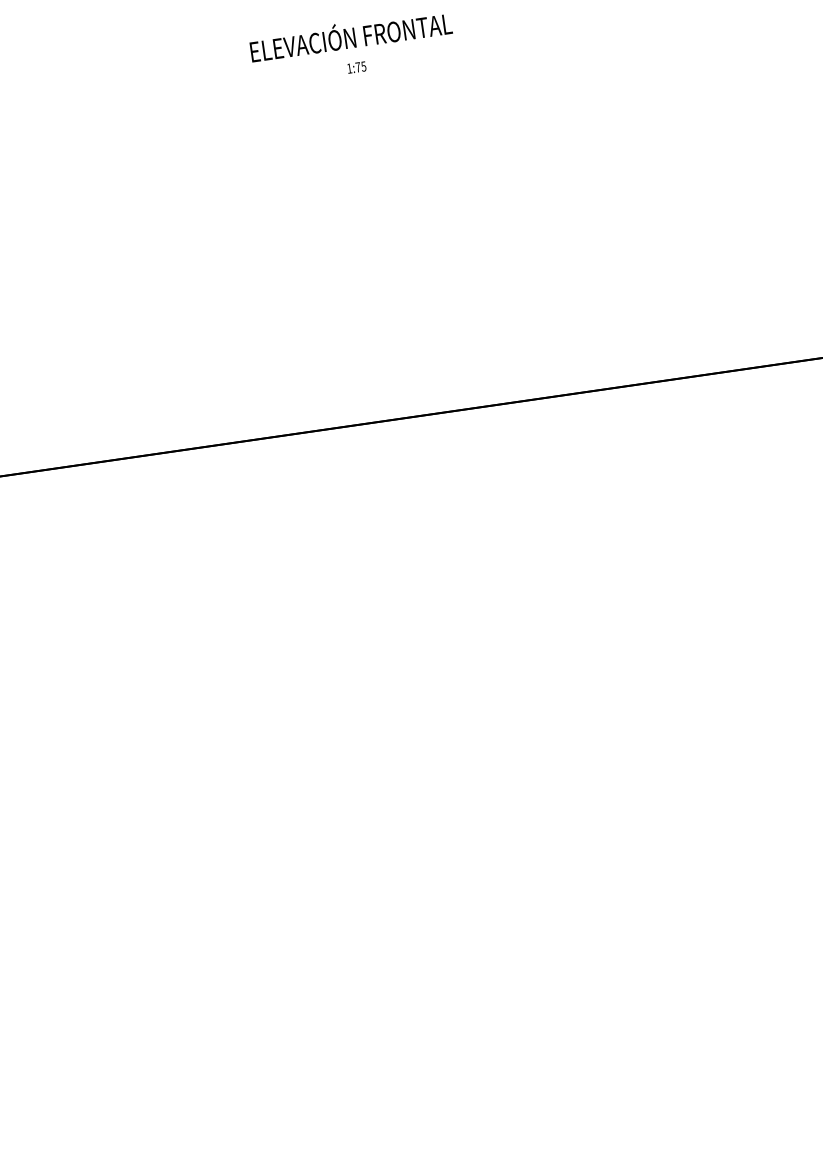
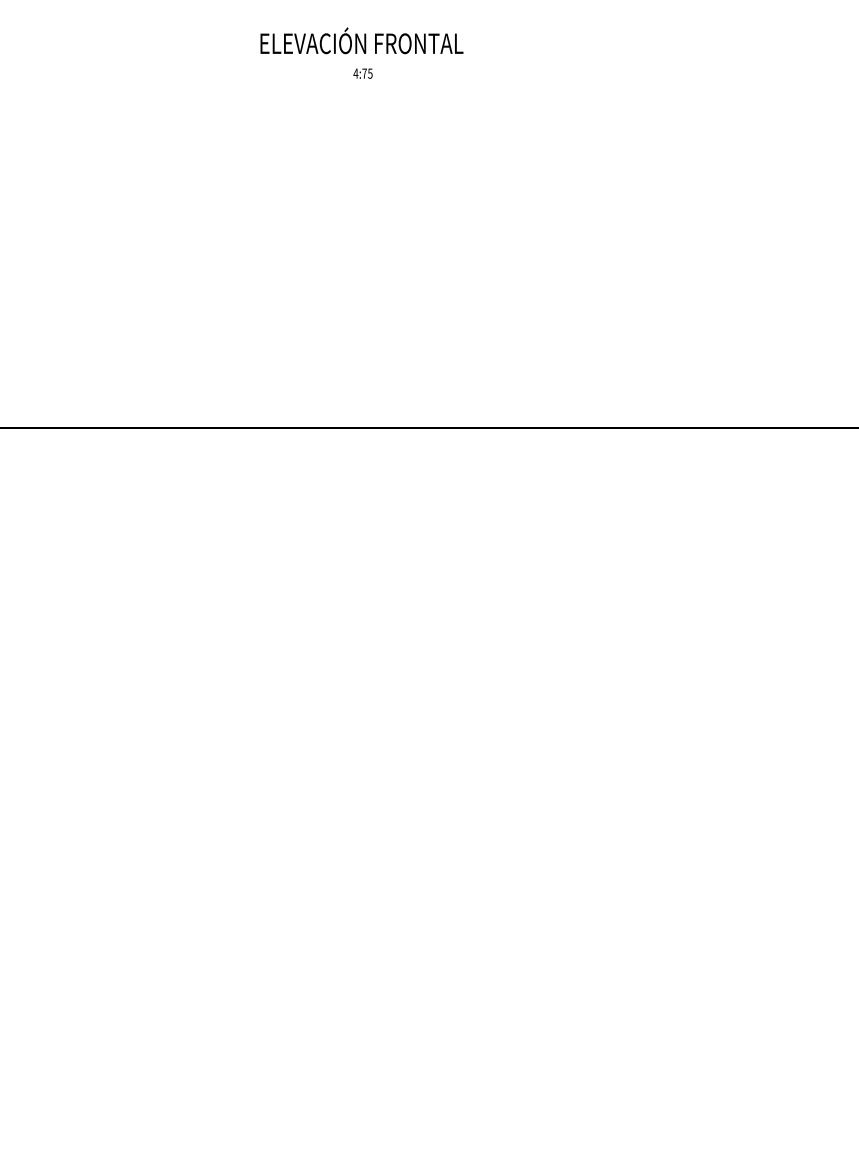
text: (349, 68) -> (355, 73), 1:75 -> 4:75

